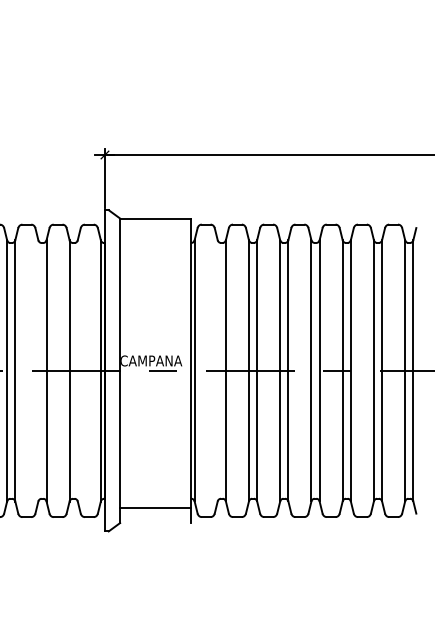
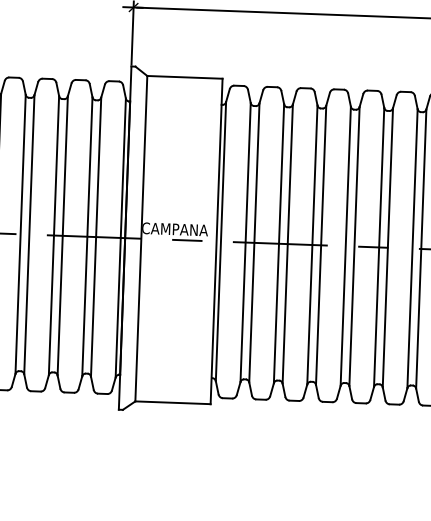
line: (38, 370) -> (54, 235), added
line: (77, 370) -> (95, 236), added
line: (217, 370) -> (245, 242), added
line: (155, 508) -> (173, 403), moved

